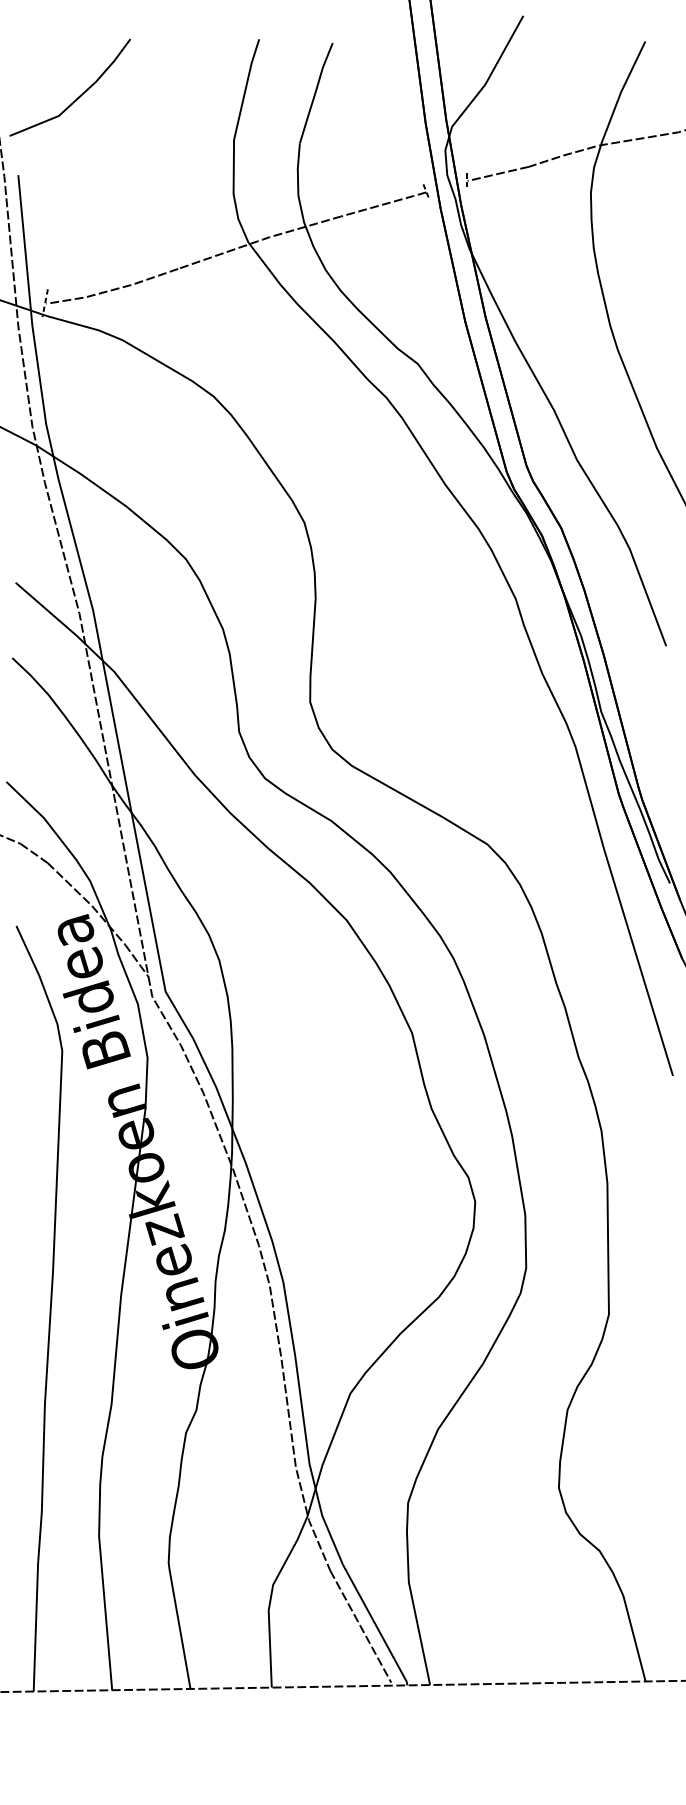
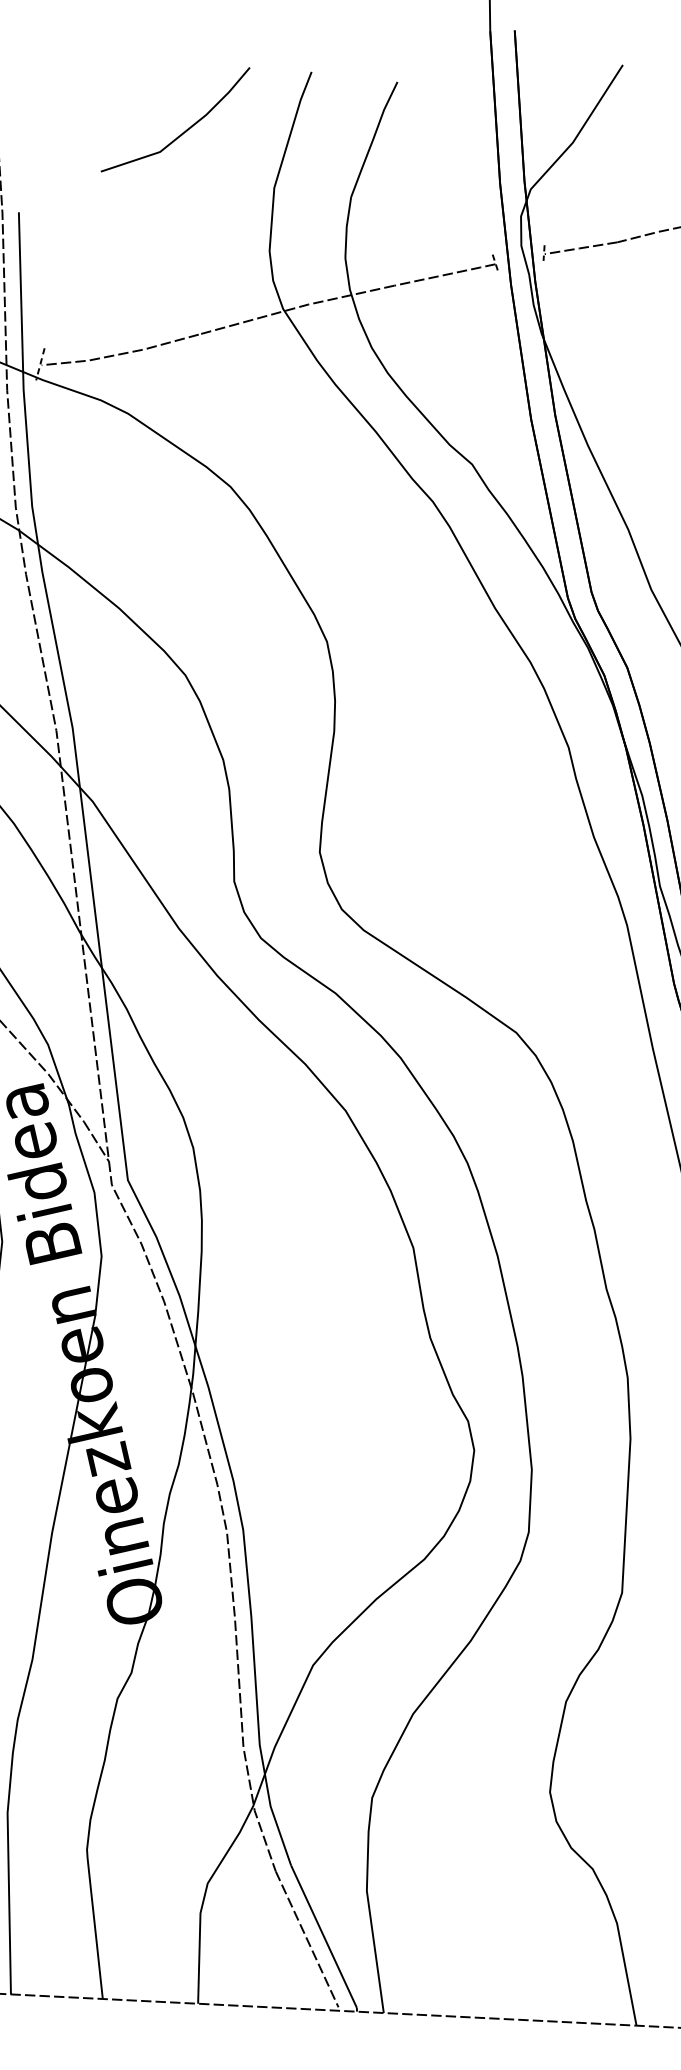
line: (78, 96) -> (184, 130), moved

